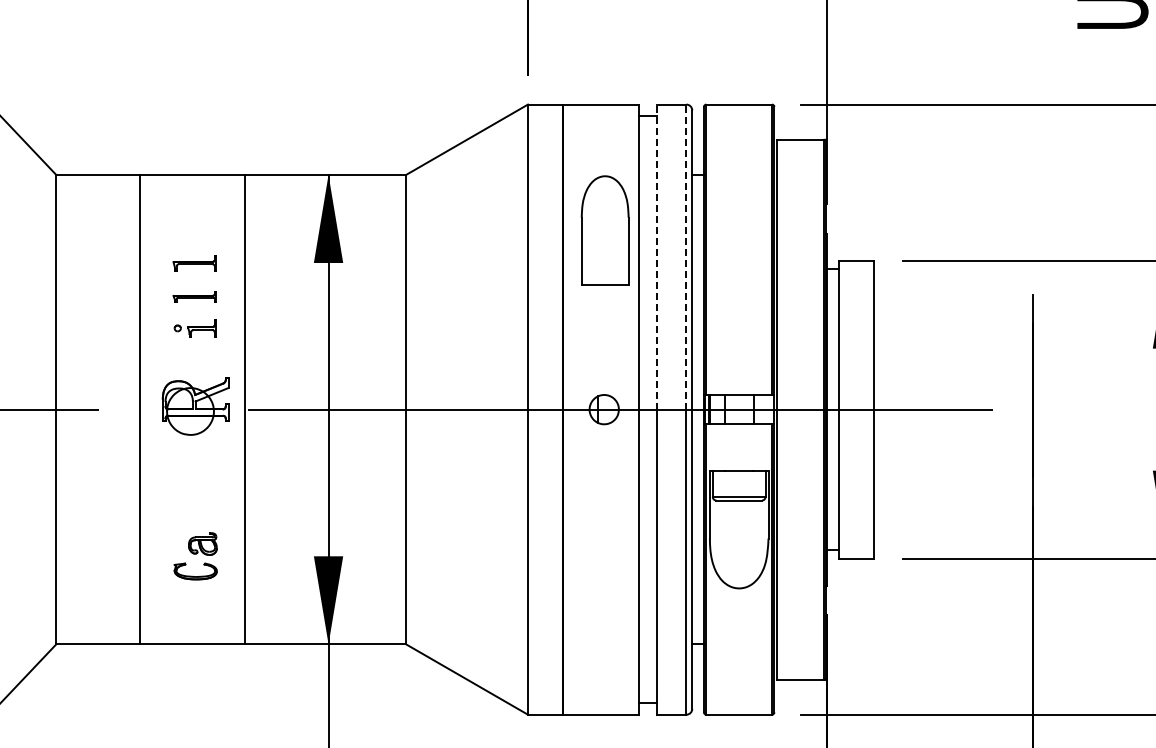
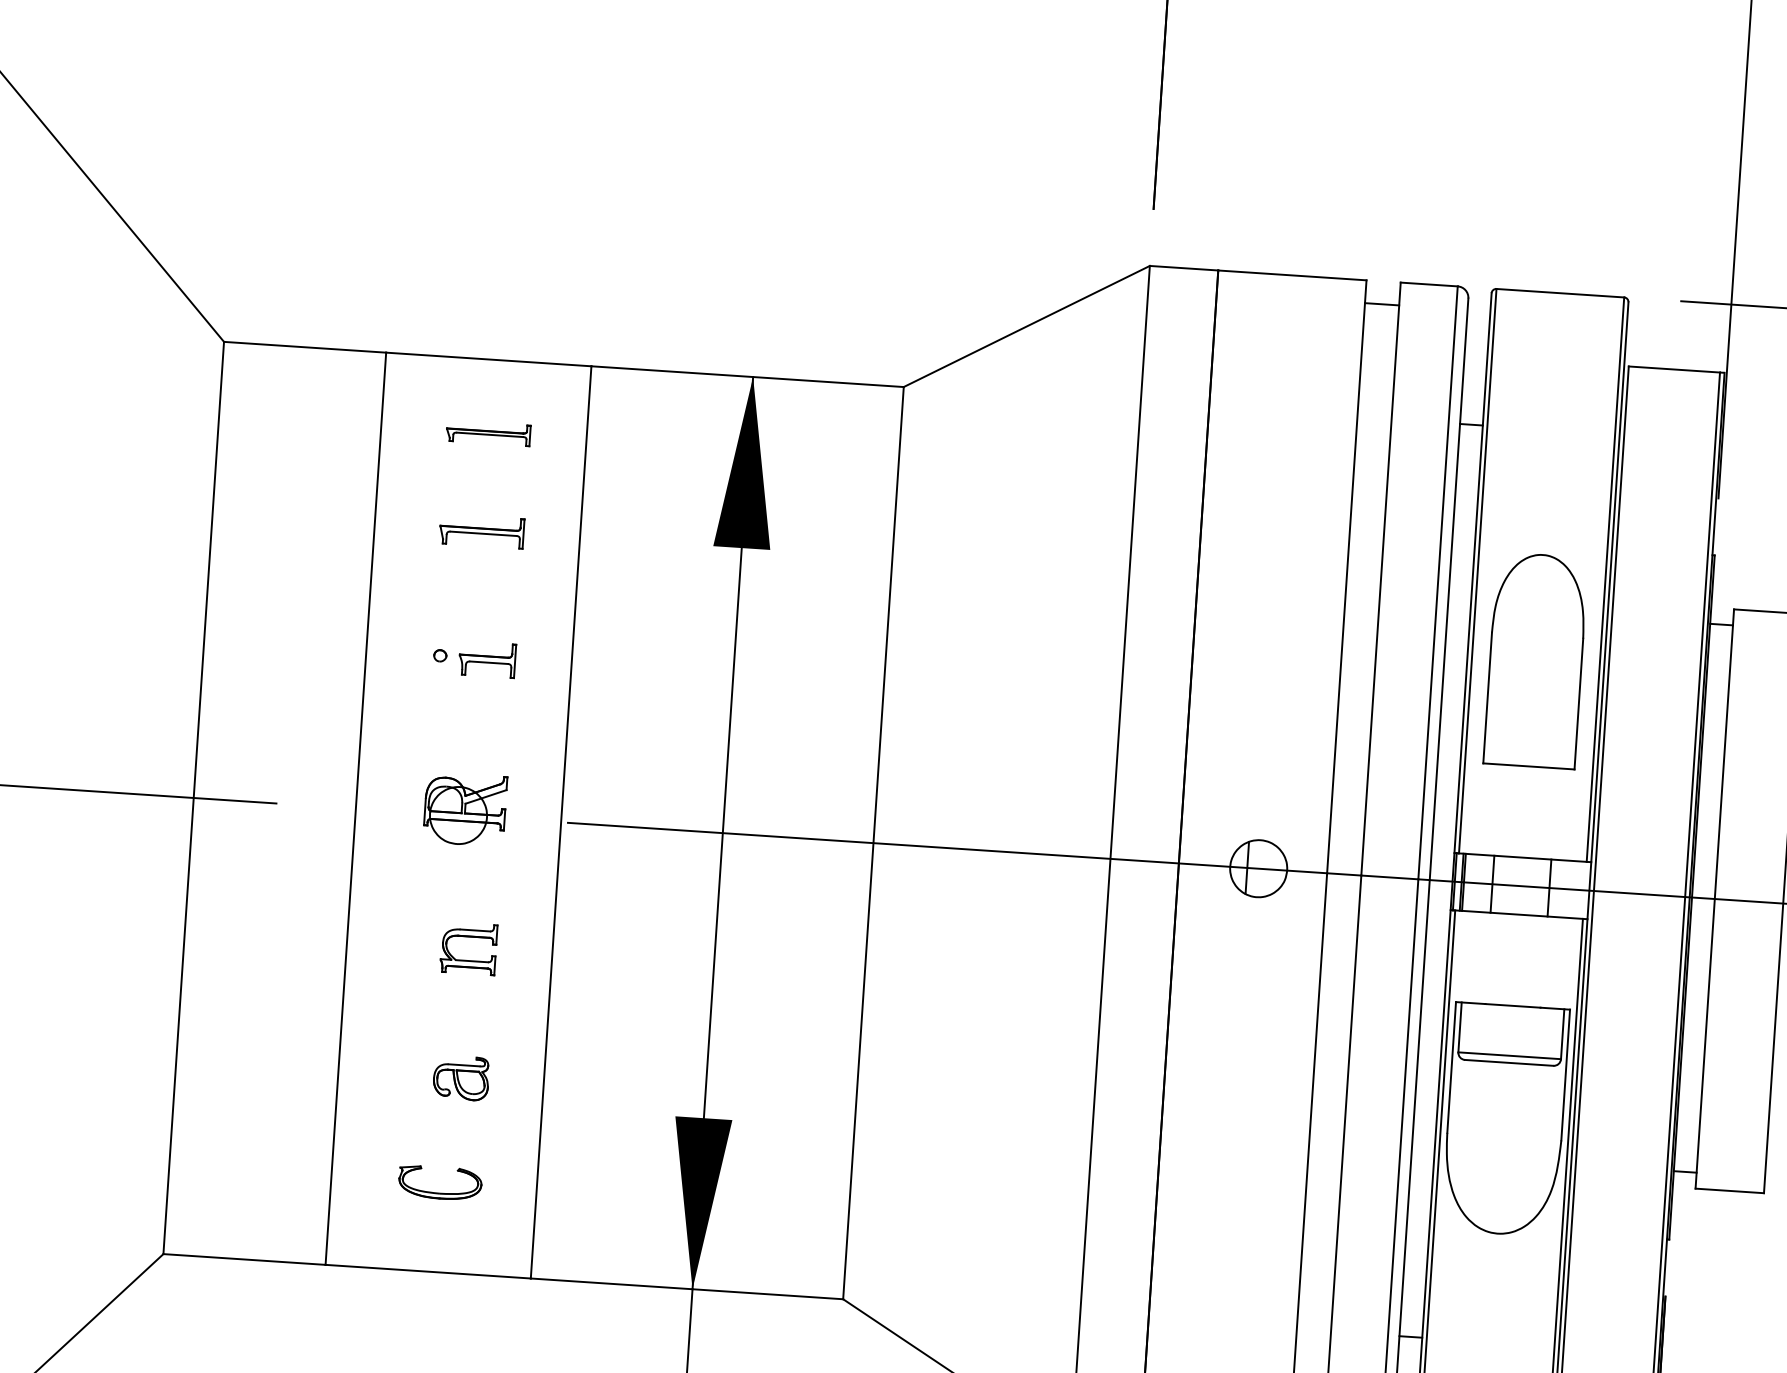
part: (604, 230) -> (1534, 660), moved
line: (657, 257) -> (1381, 579), dashed -> solid
line: (686, 257) -> (1438, 583), dashed -> solid
part: (194, 296) -> (487, 432), moved
part: (195, 406) -> (464, 809), size x0.62
part: (201, 477) -> (467, 948), added
part: (195, 571) -> (439, 1183), moved

